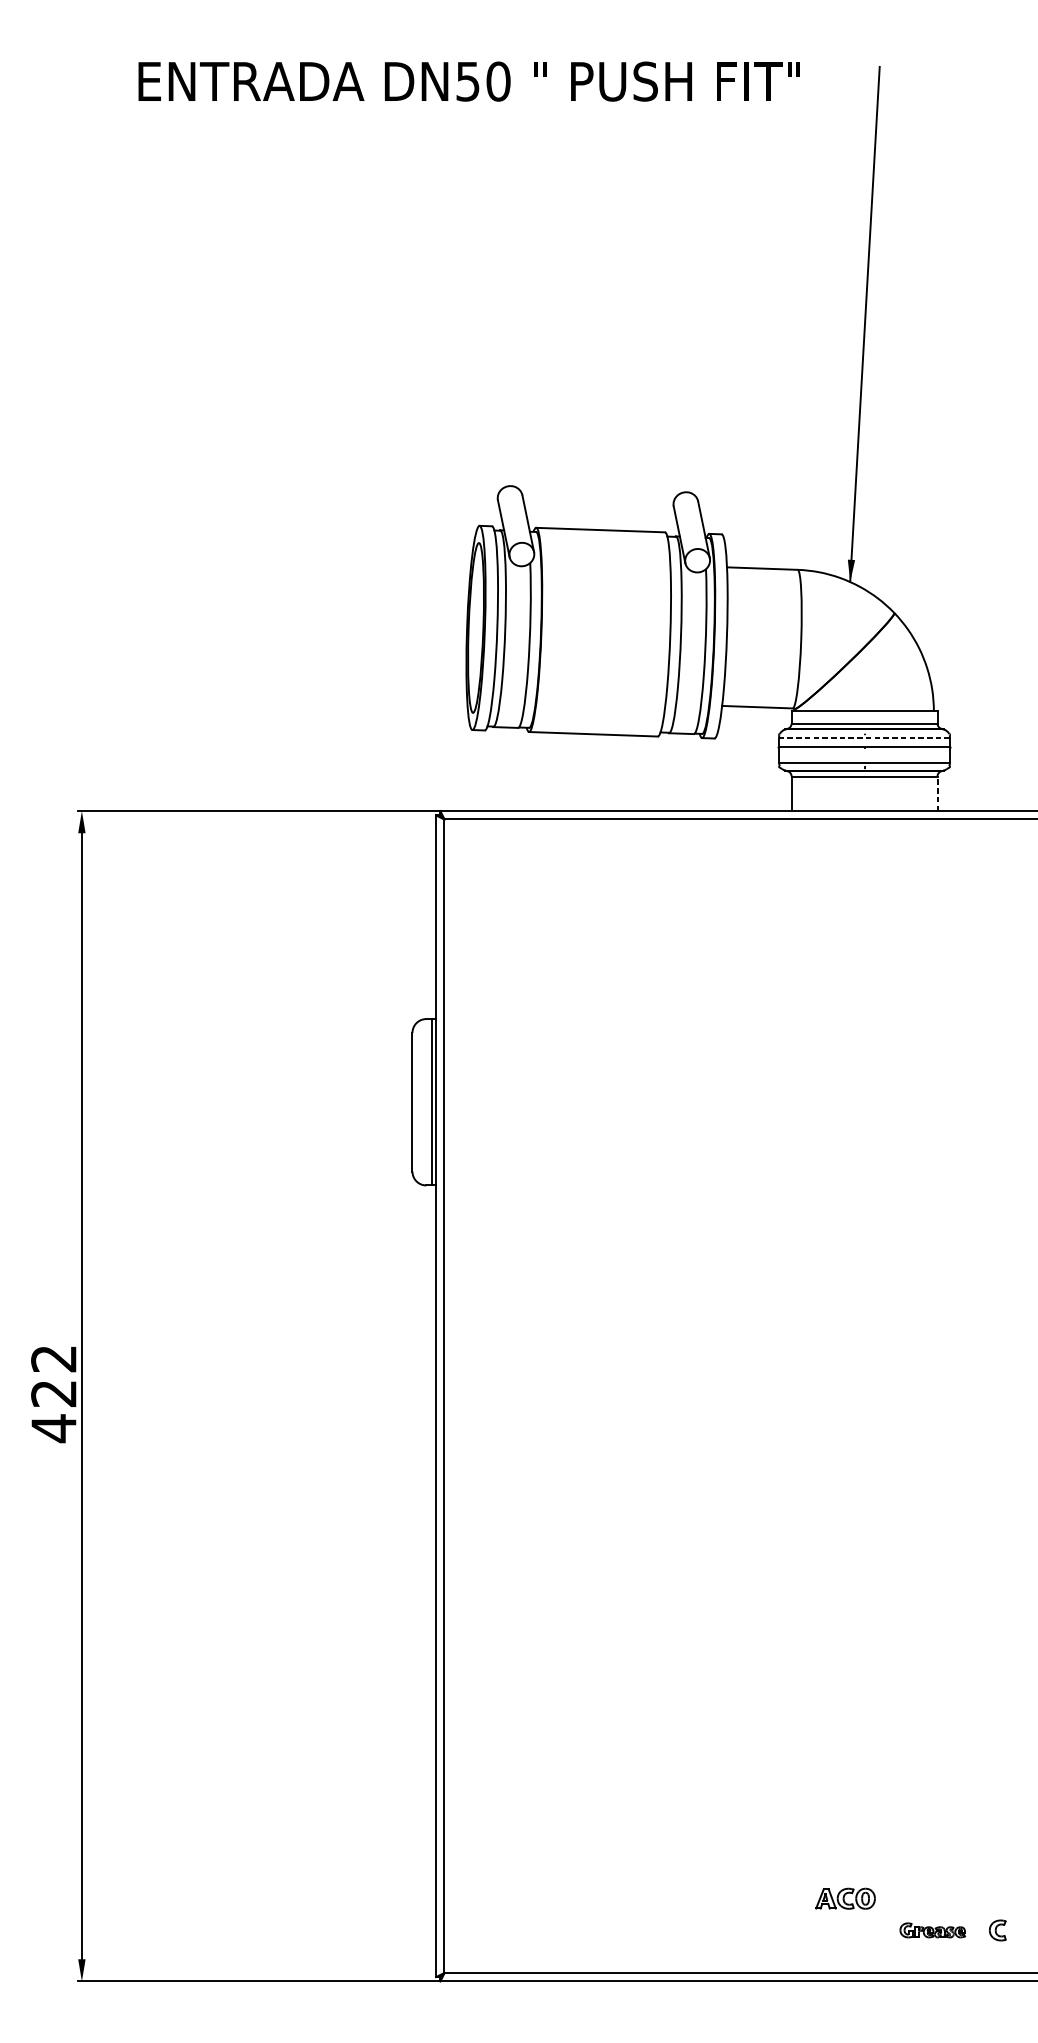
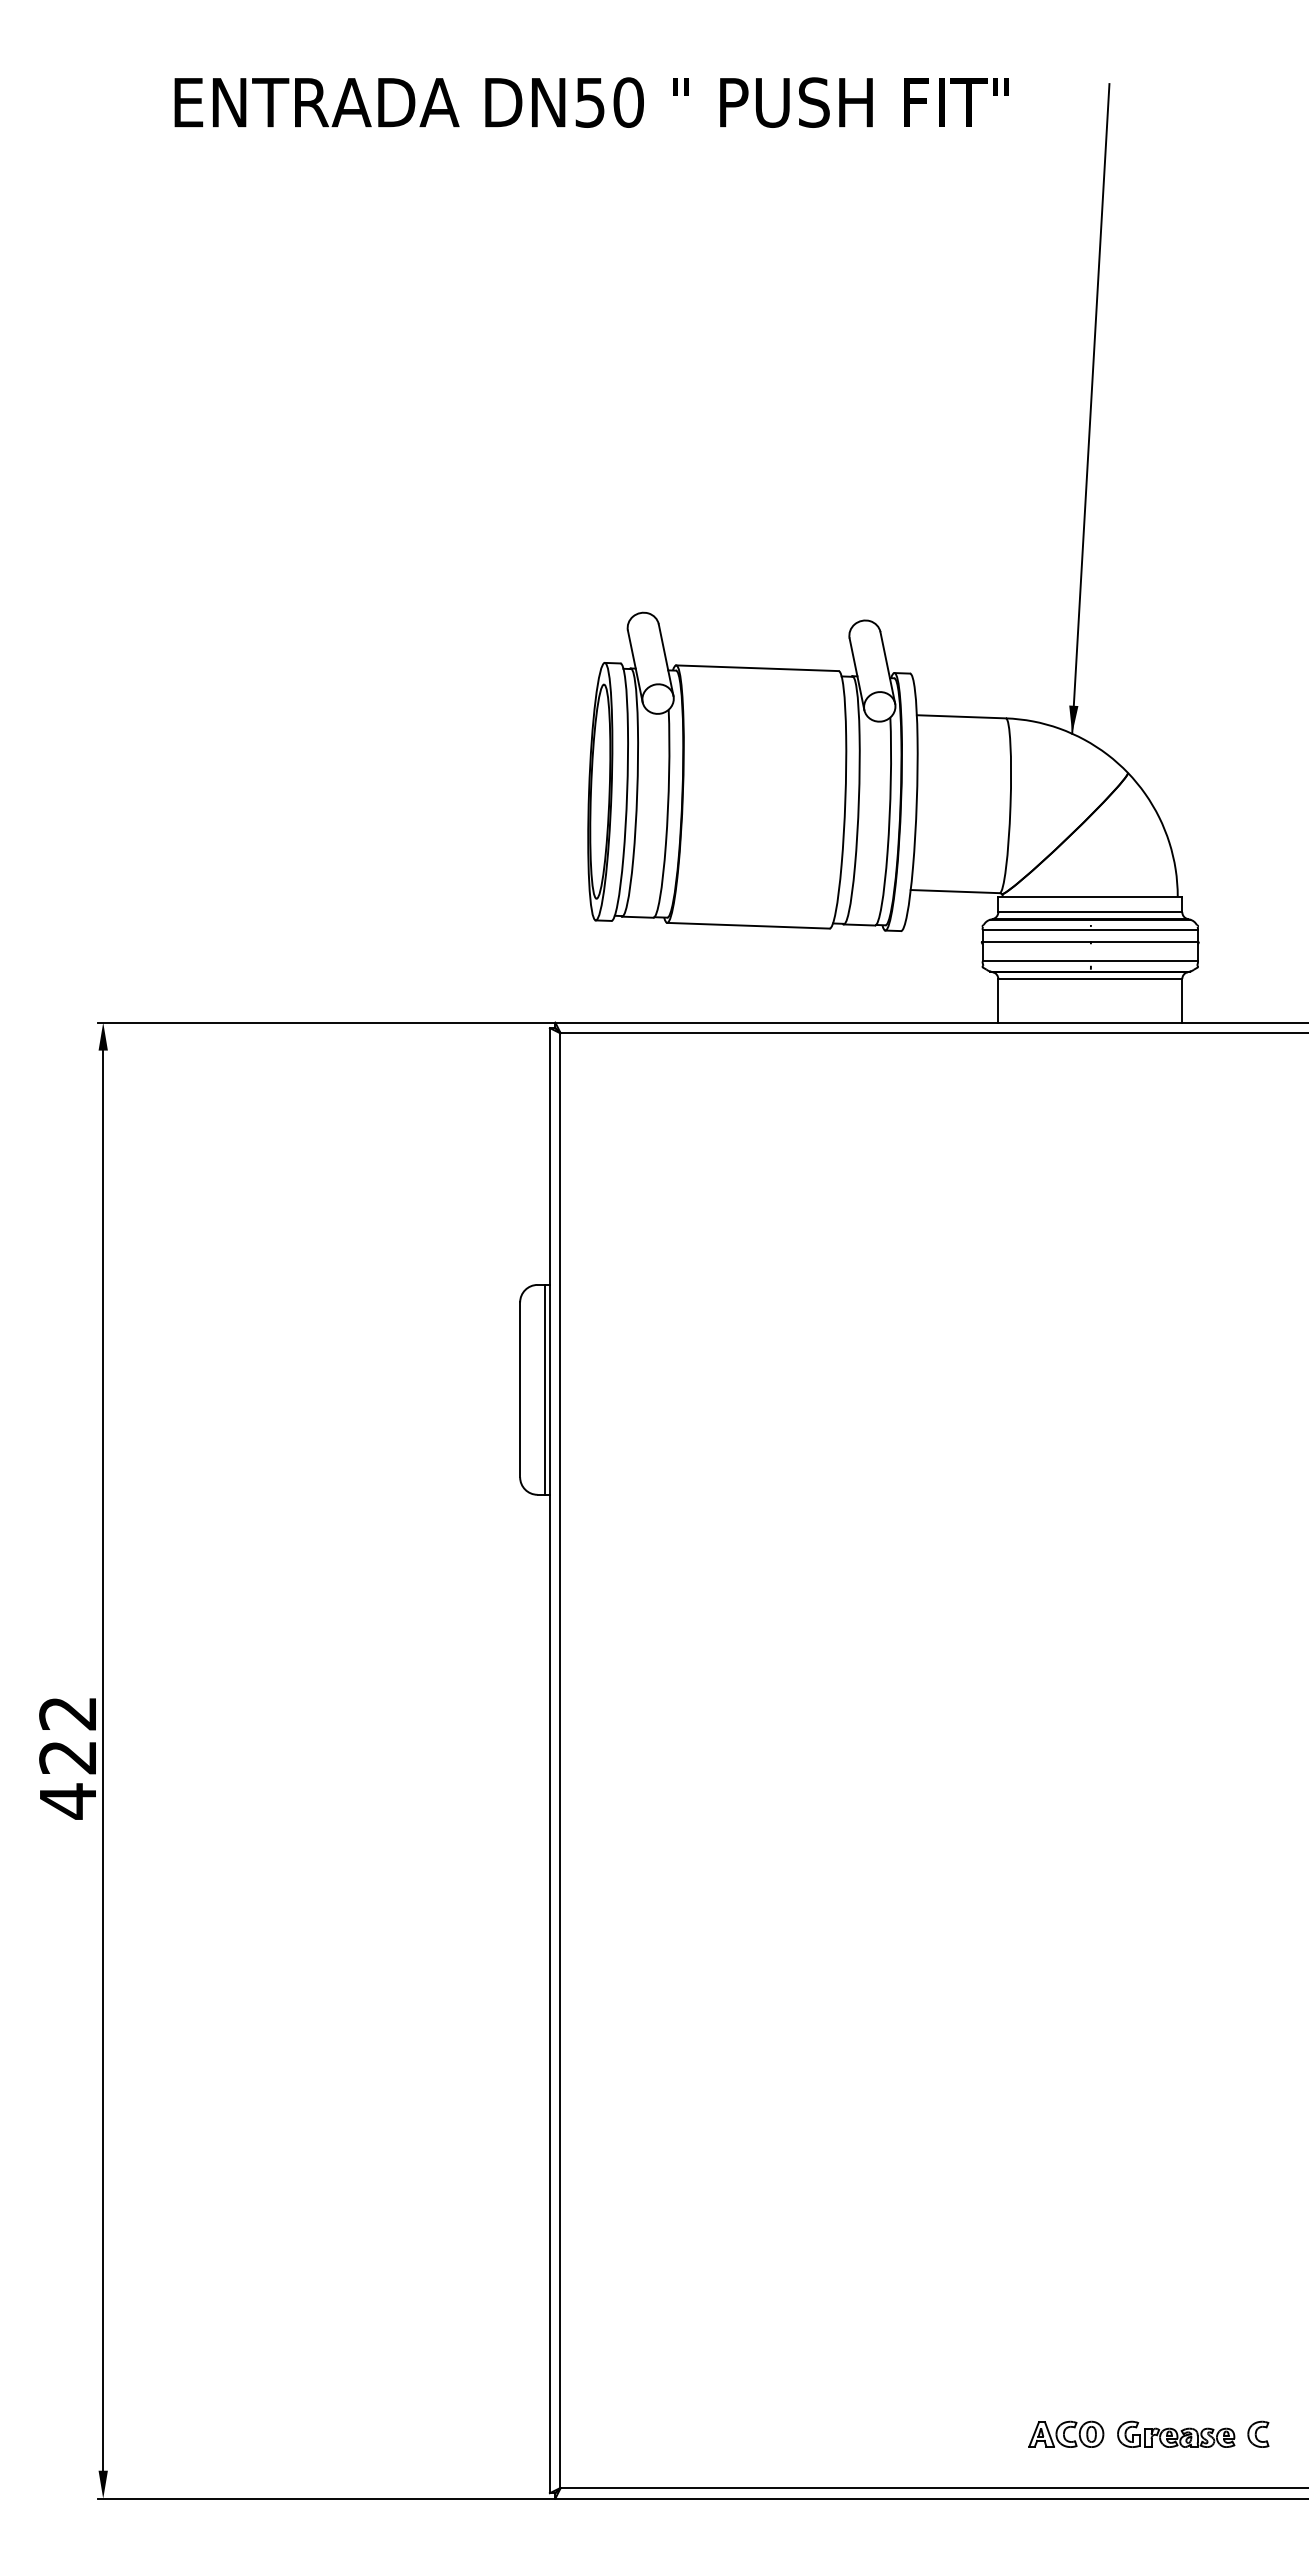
line: (864, 737) -> (1090, 929), dashed -> solid
line: (937, 793) -> (1182, 1000), dashed -> solid
part: (845, 1898) -> (1066, 2433), moved
part: (932, 1929) -> (1176, 2433), size x1.43

